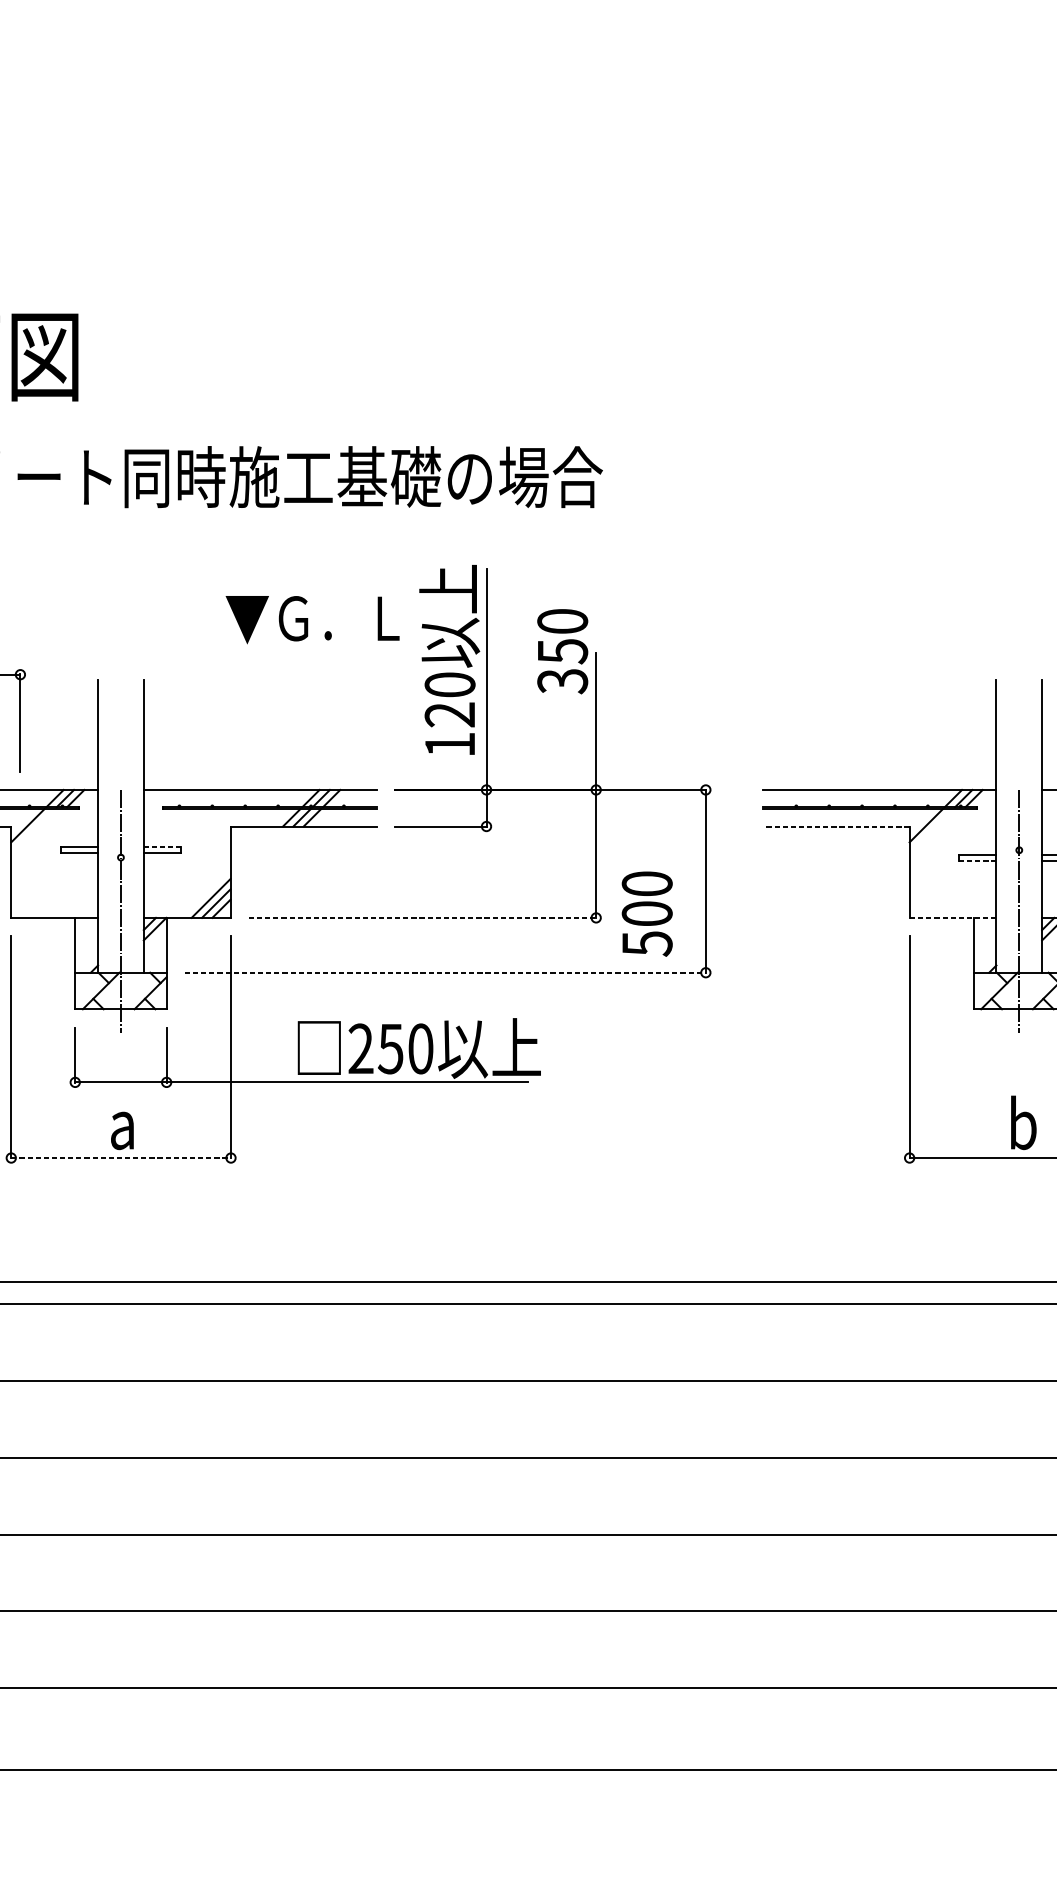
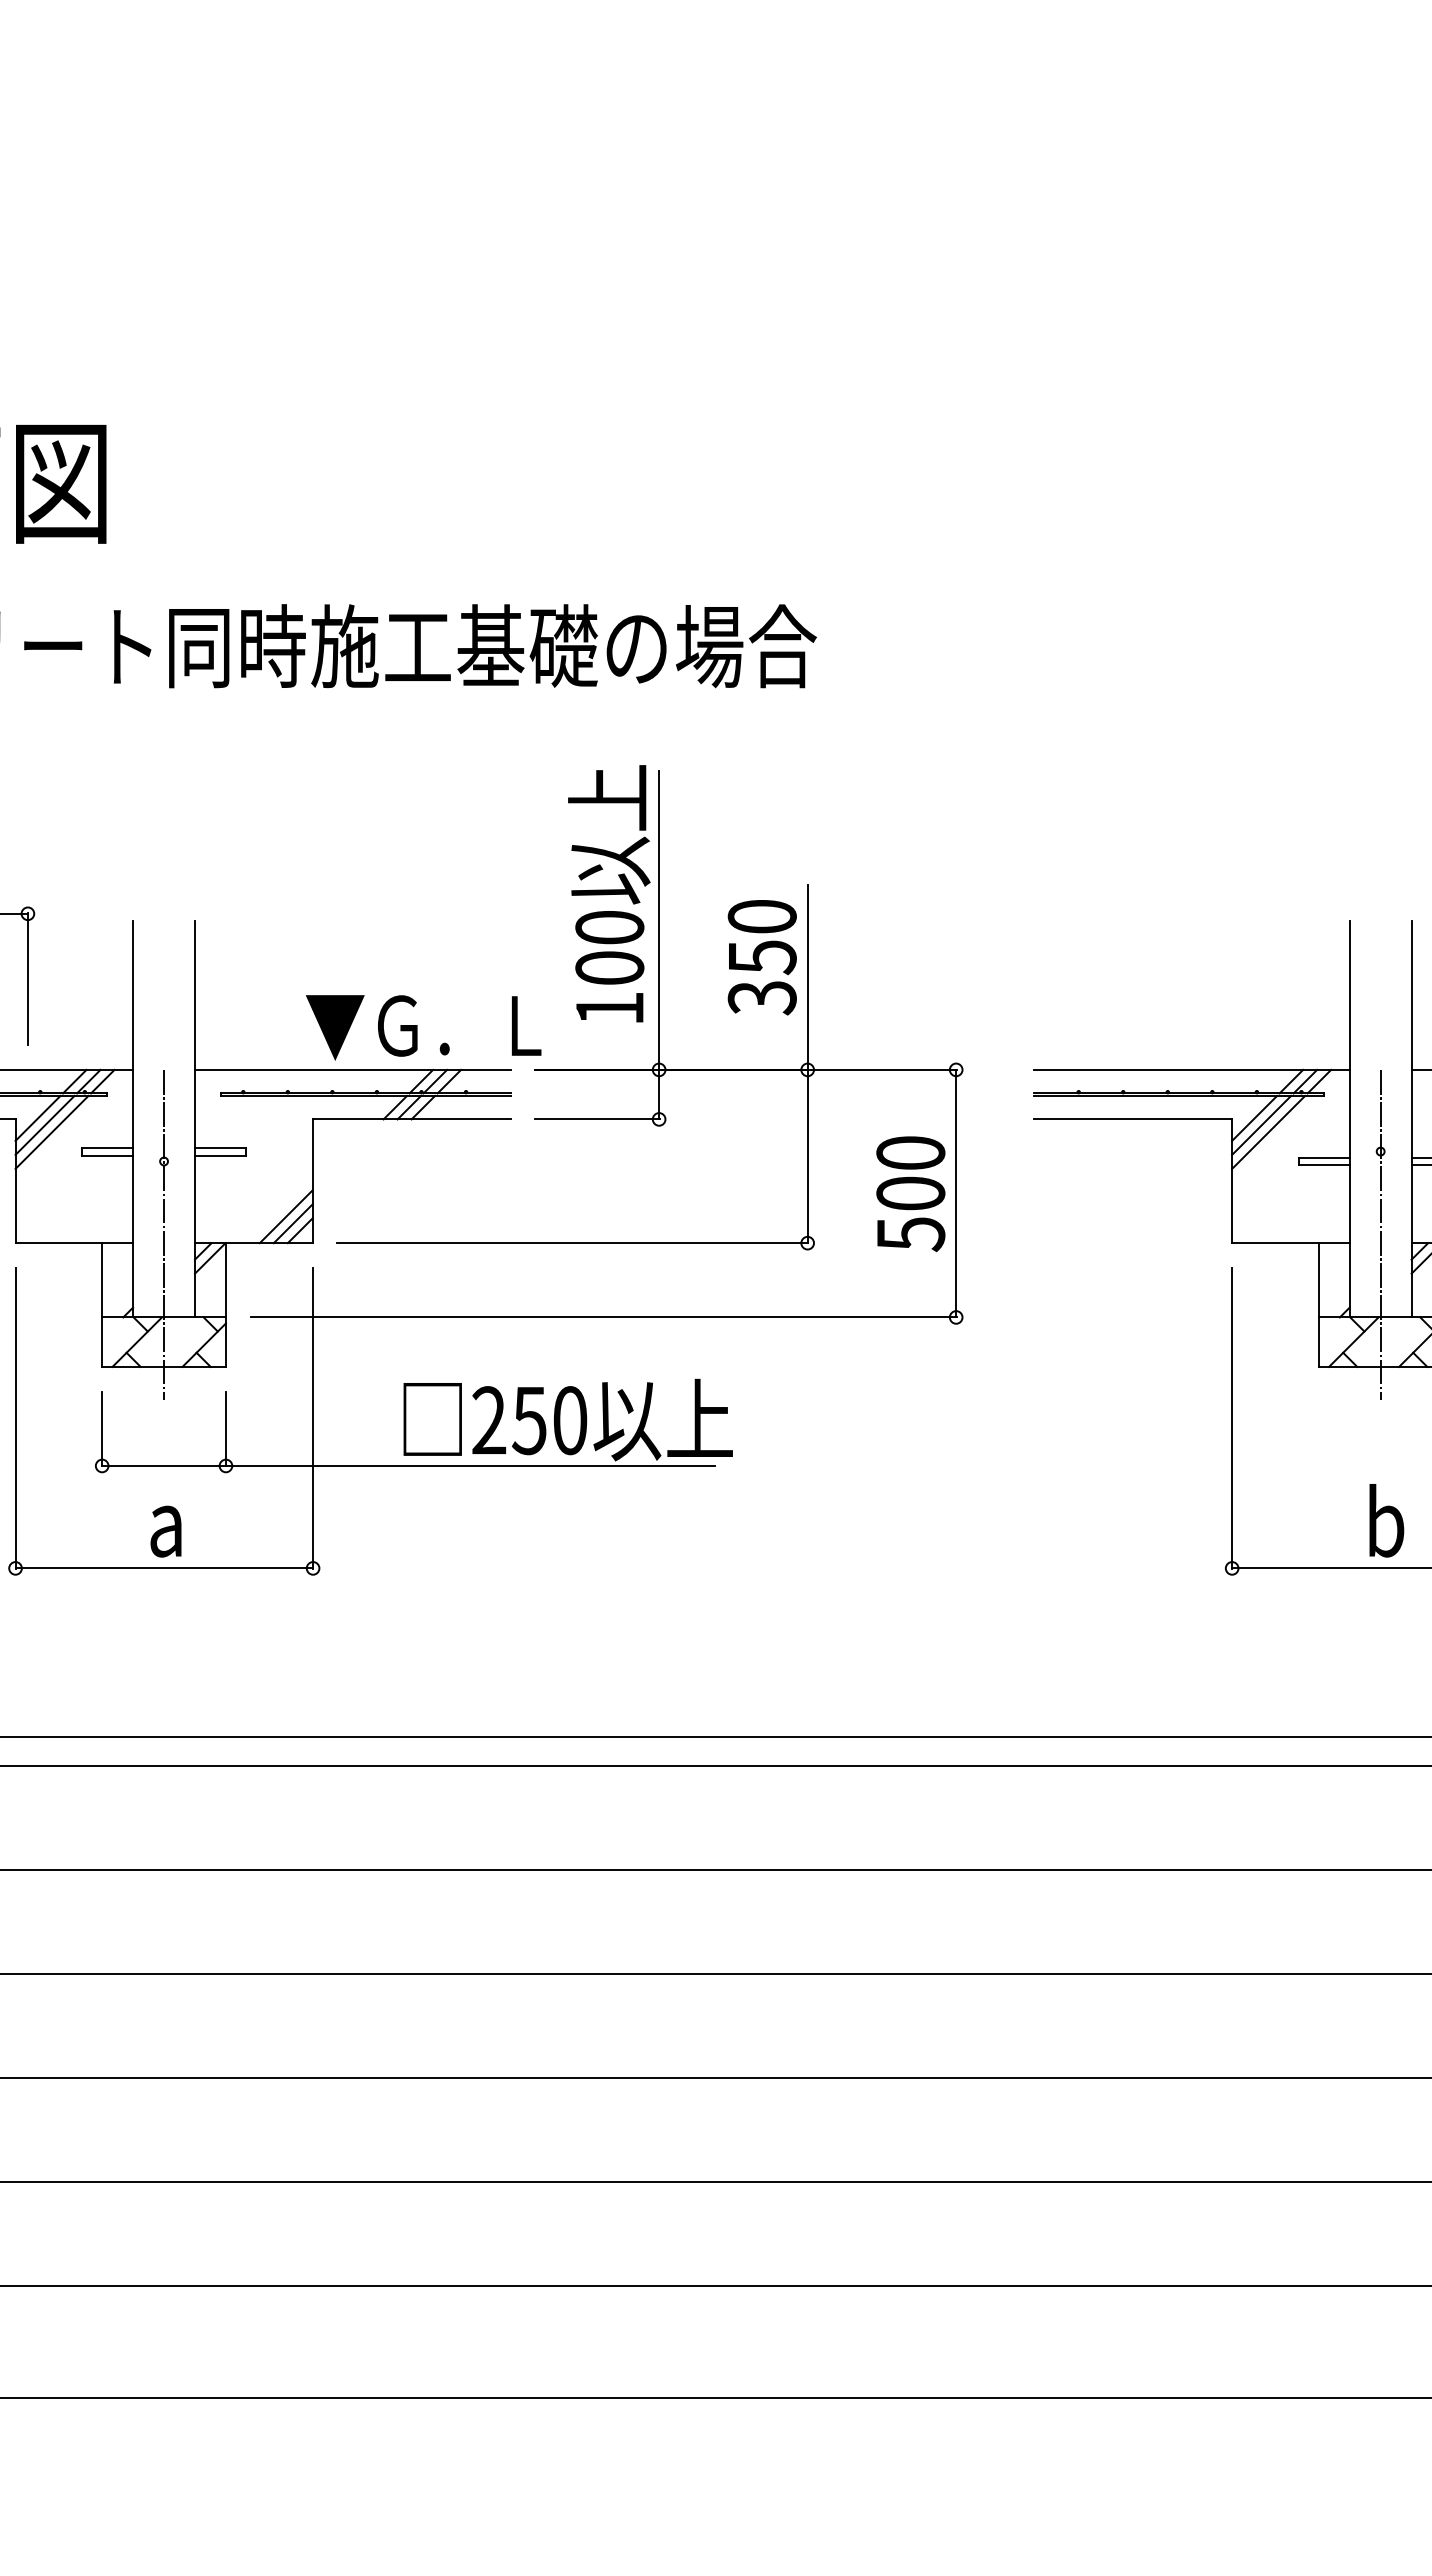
text: (312, 619) -> (423, 1027), moved
text: (562, 651) -> (761, 957), moved
text: (449, 715) -> (609, 968), 120 -> 100
line: (836, 826) -> (1132, 1119), dashed -> solid
line: (32, 830) -> (44, 1124), added
line: (931, 830) -> (1261, 1124), added
line: (37, 835) -> (51, 1131), added
line: (936, 835) -> (1268, 1131), added
line: (162, 847) -> (220, 1147), dashed -> solid
line: (977, 860) -> (1324, 1165), dashed -> solid
text: (647, 914) -> (910, 1194), moved
line: (423, 918) -> (573, 1243), dashed -> solid
line: (952, 918) -> (1290, 1243), dashed -> solid
line: (445, 972) -> (603, 1317), dashed -> solid
line: (121, 1158) -> (164, 1568), dashed -> solid

